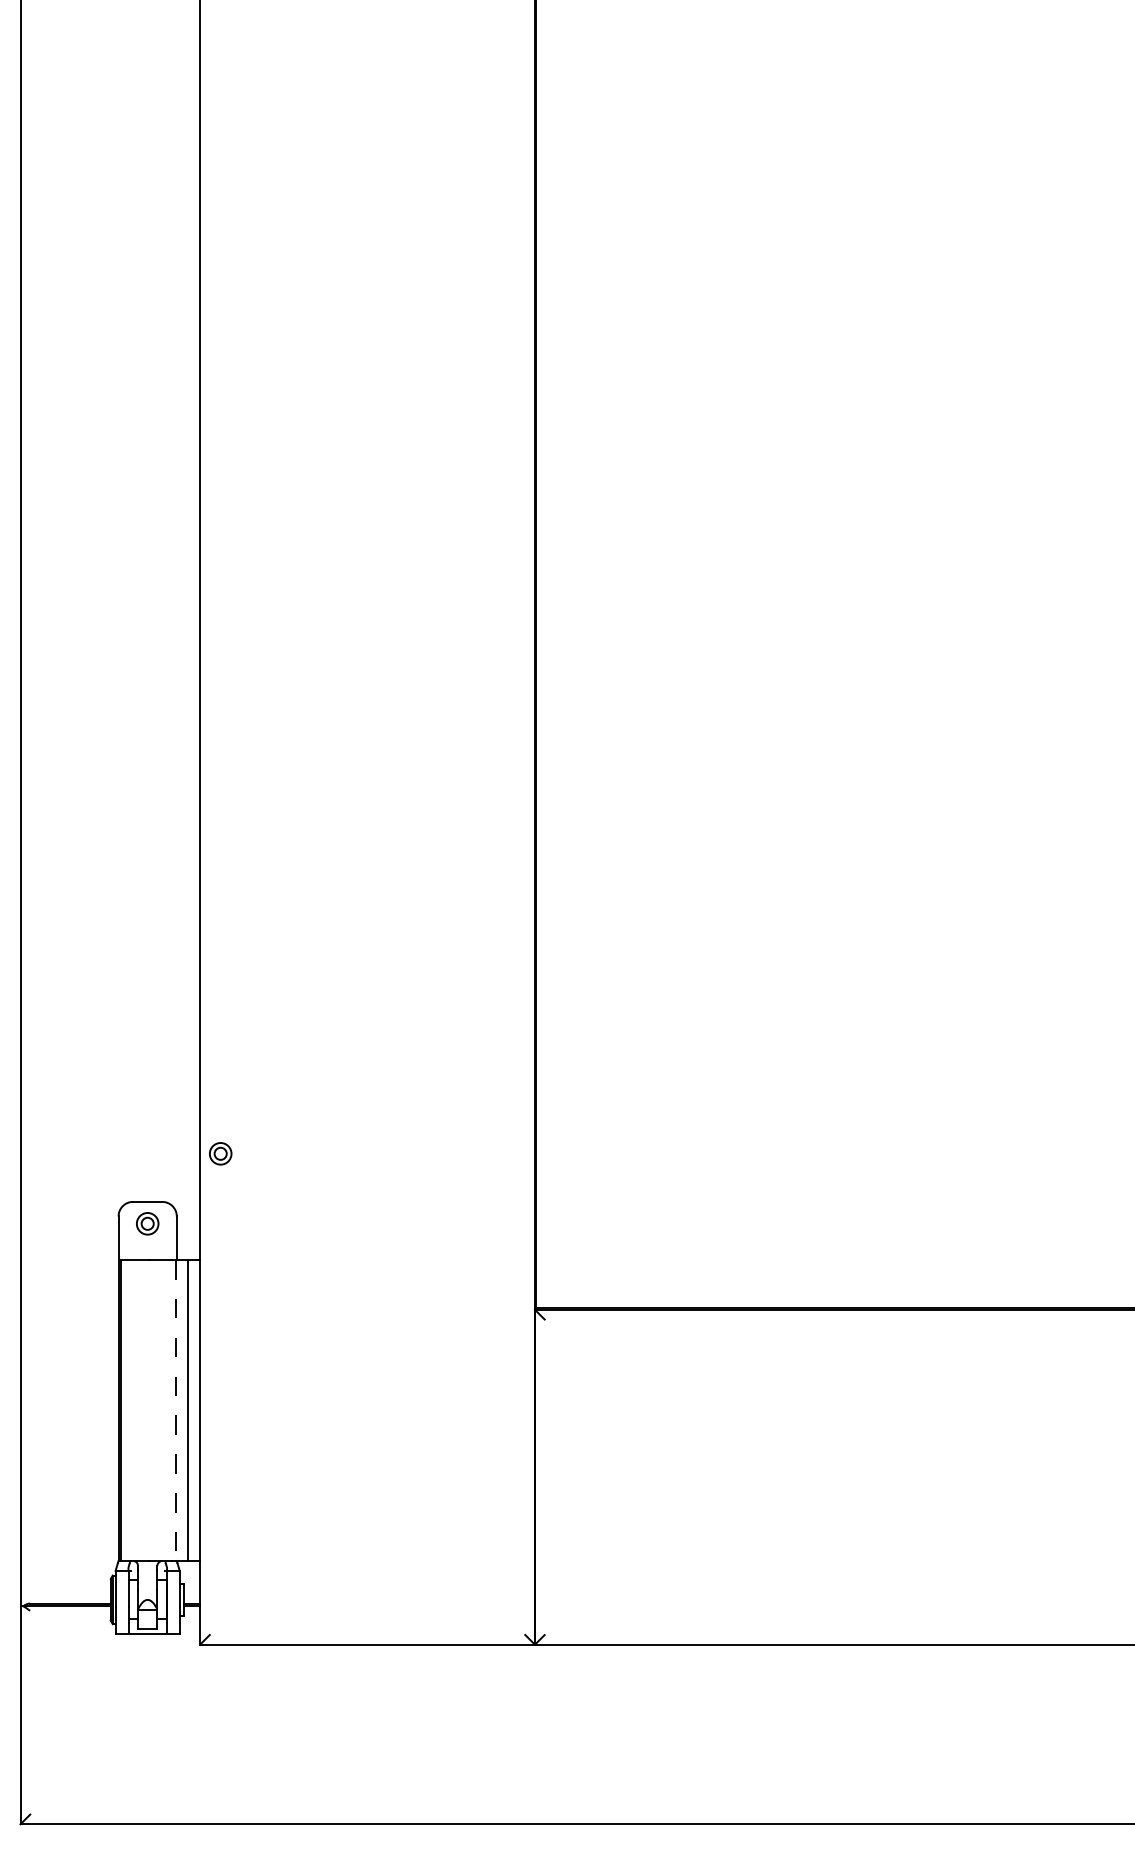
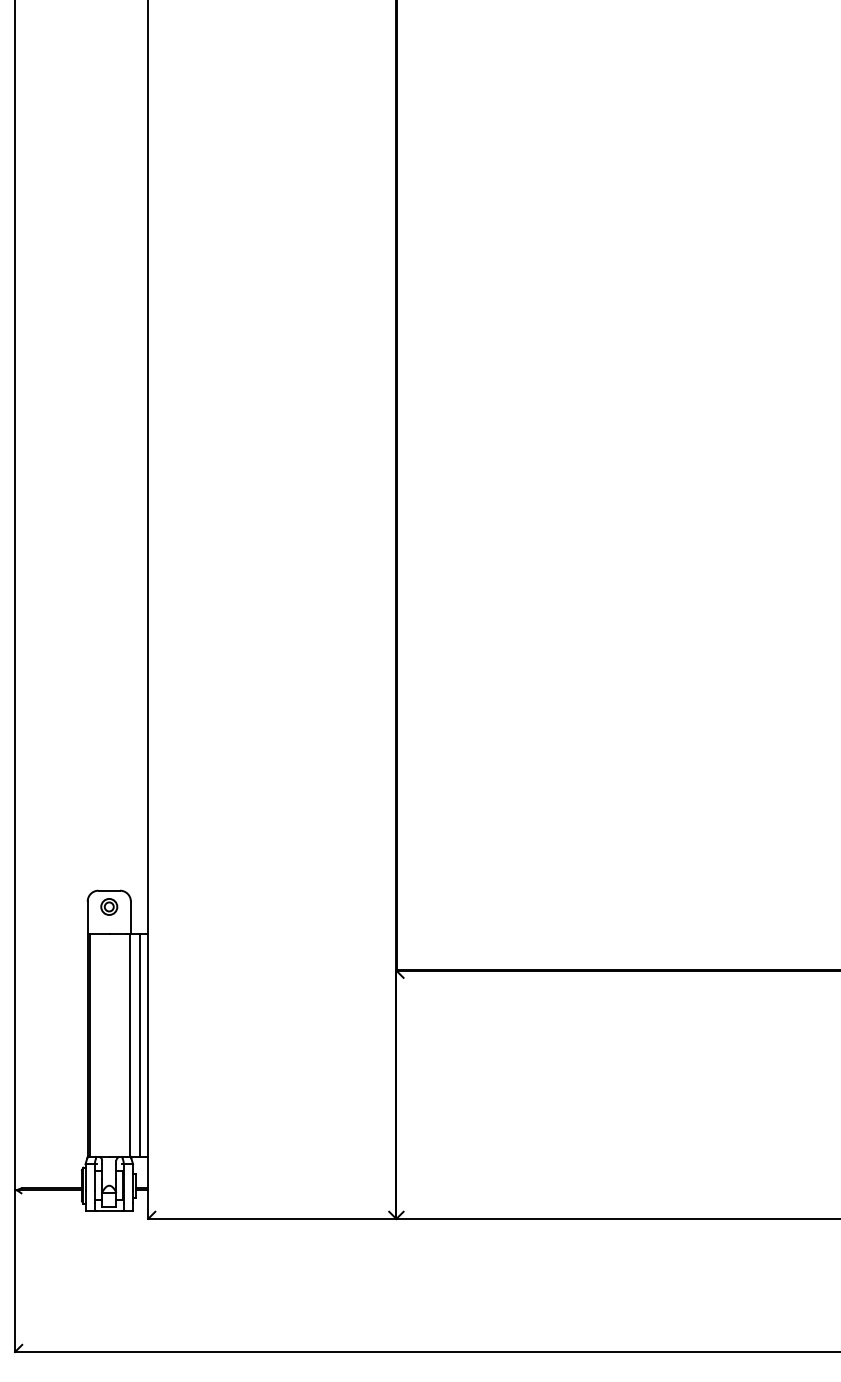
part: (220, 1153) -> (163, 854), removed
line: (175, 1411) -> (129, 1046), dashed -> solid

